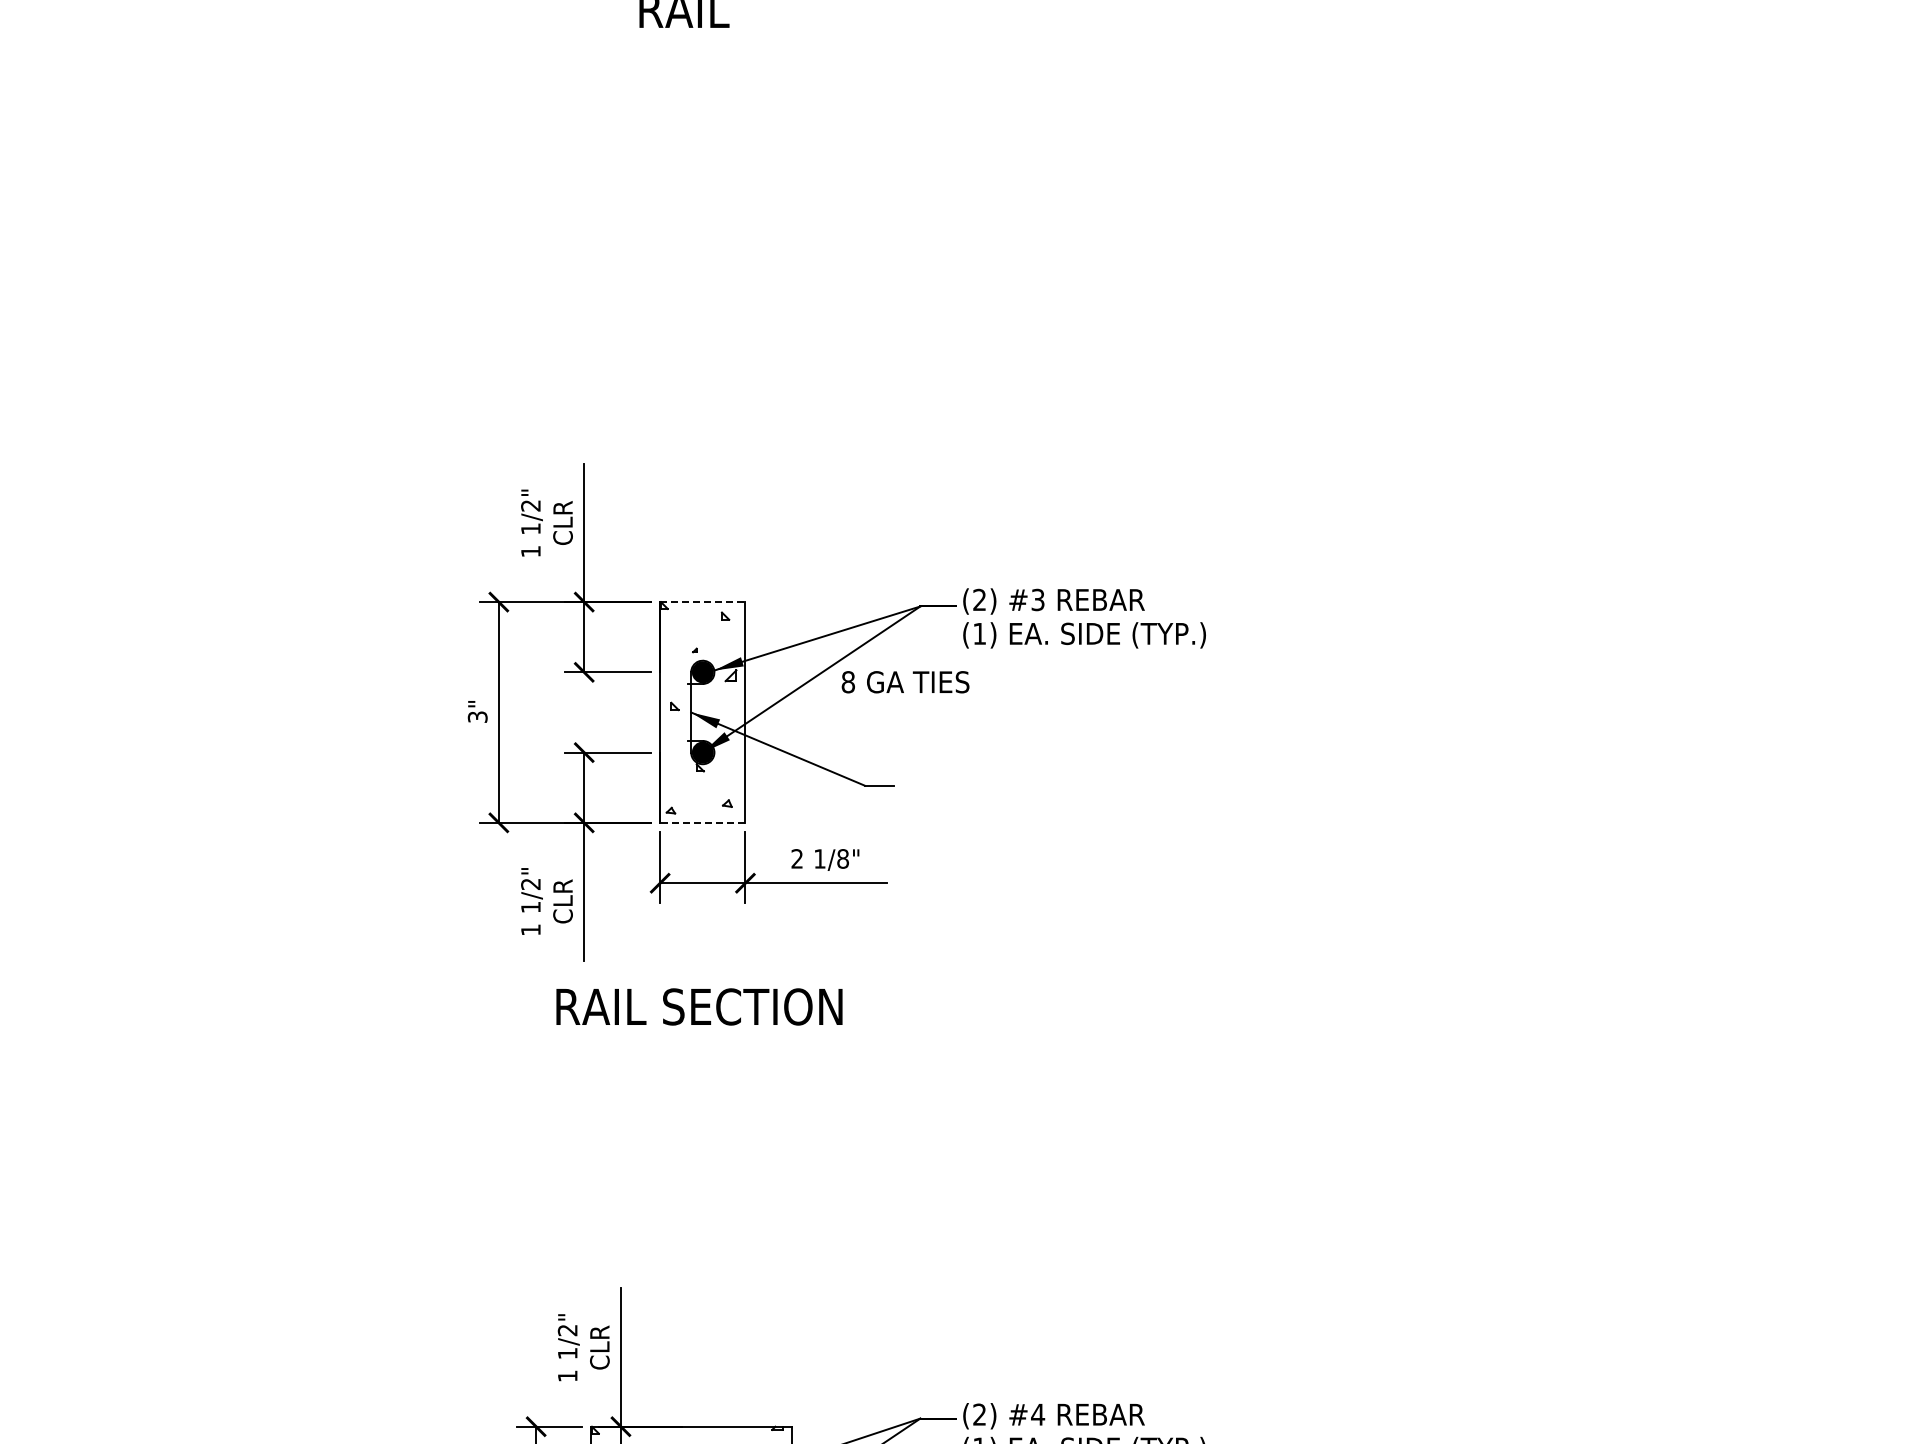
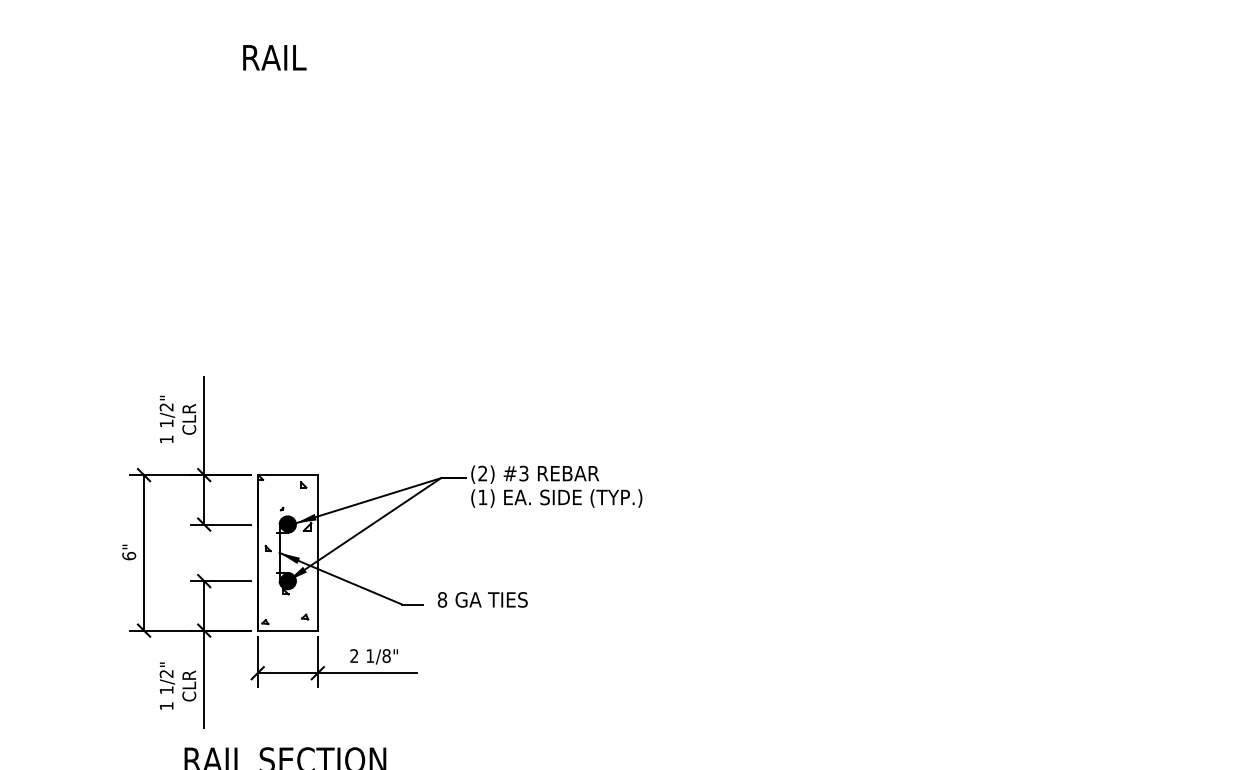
line: (702, 602) -> (287, 475), dashed -> solid
text: (905, 682) -> (482, 600), moved
text: (477, 716) -> (129, 555), 3" -> 6"
line: (702, 822) -> (287, 630), dashed -> solid

